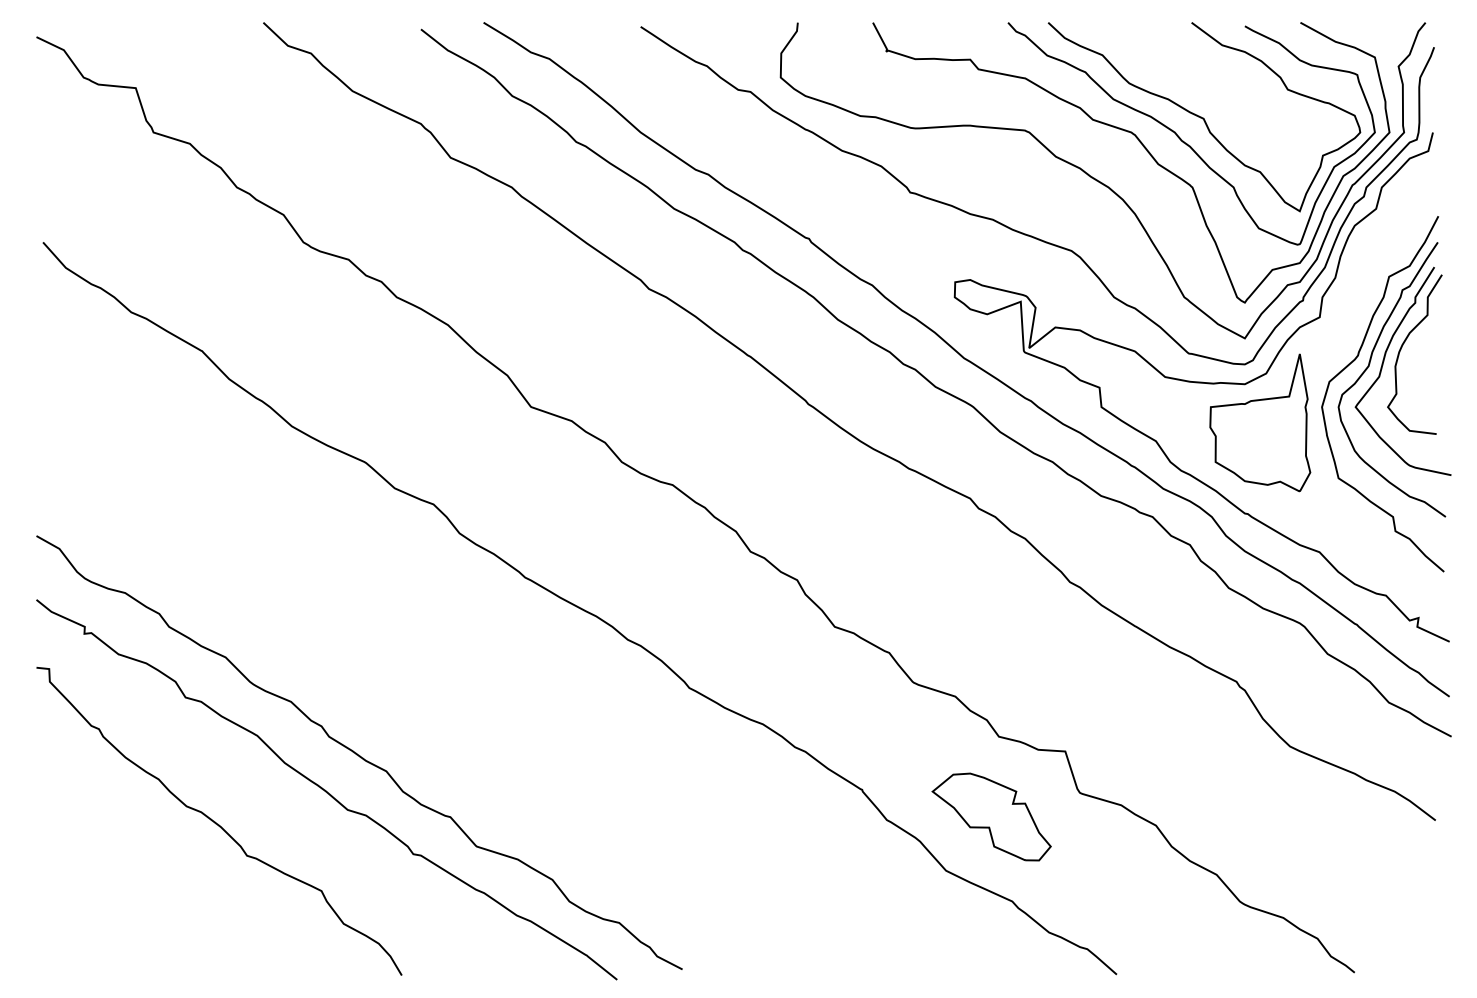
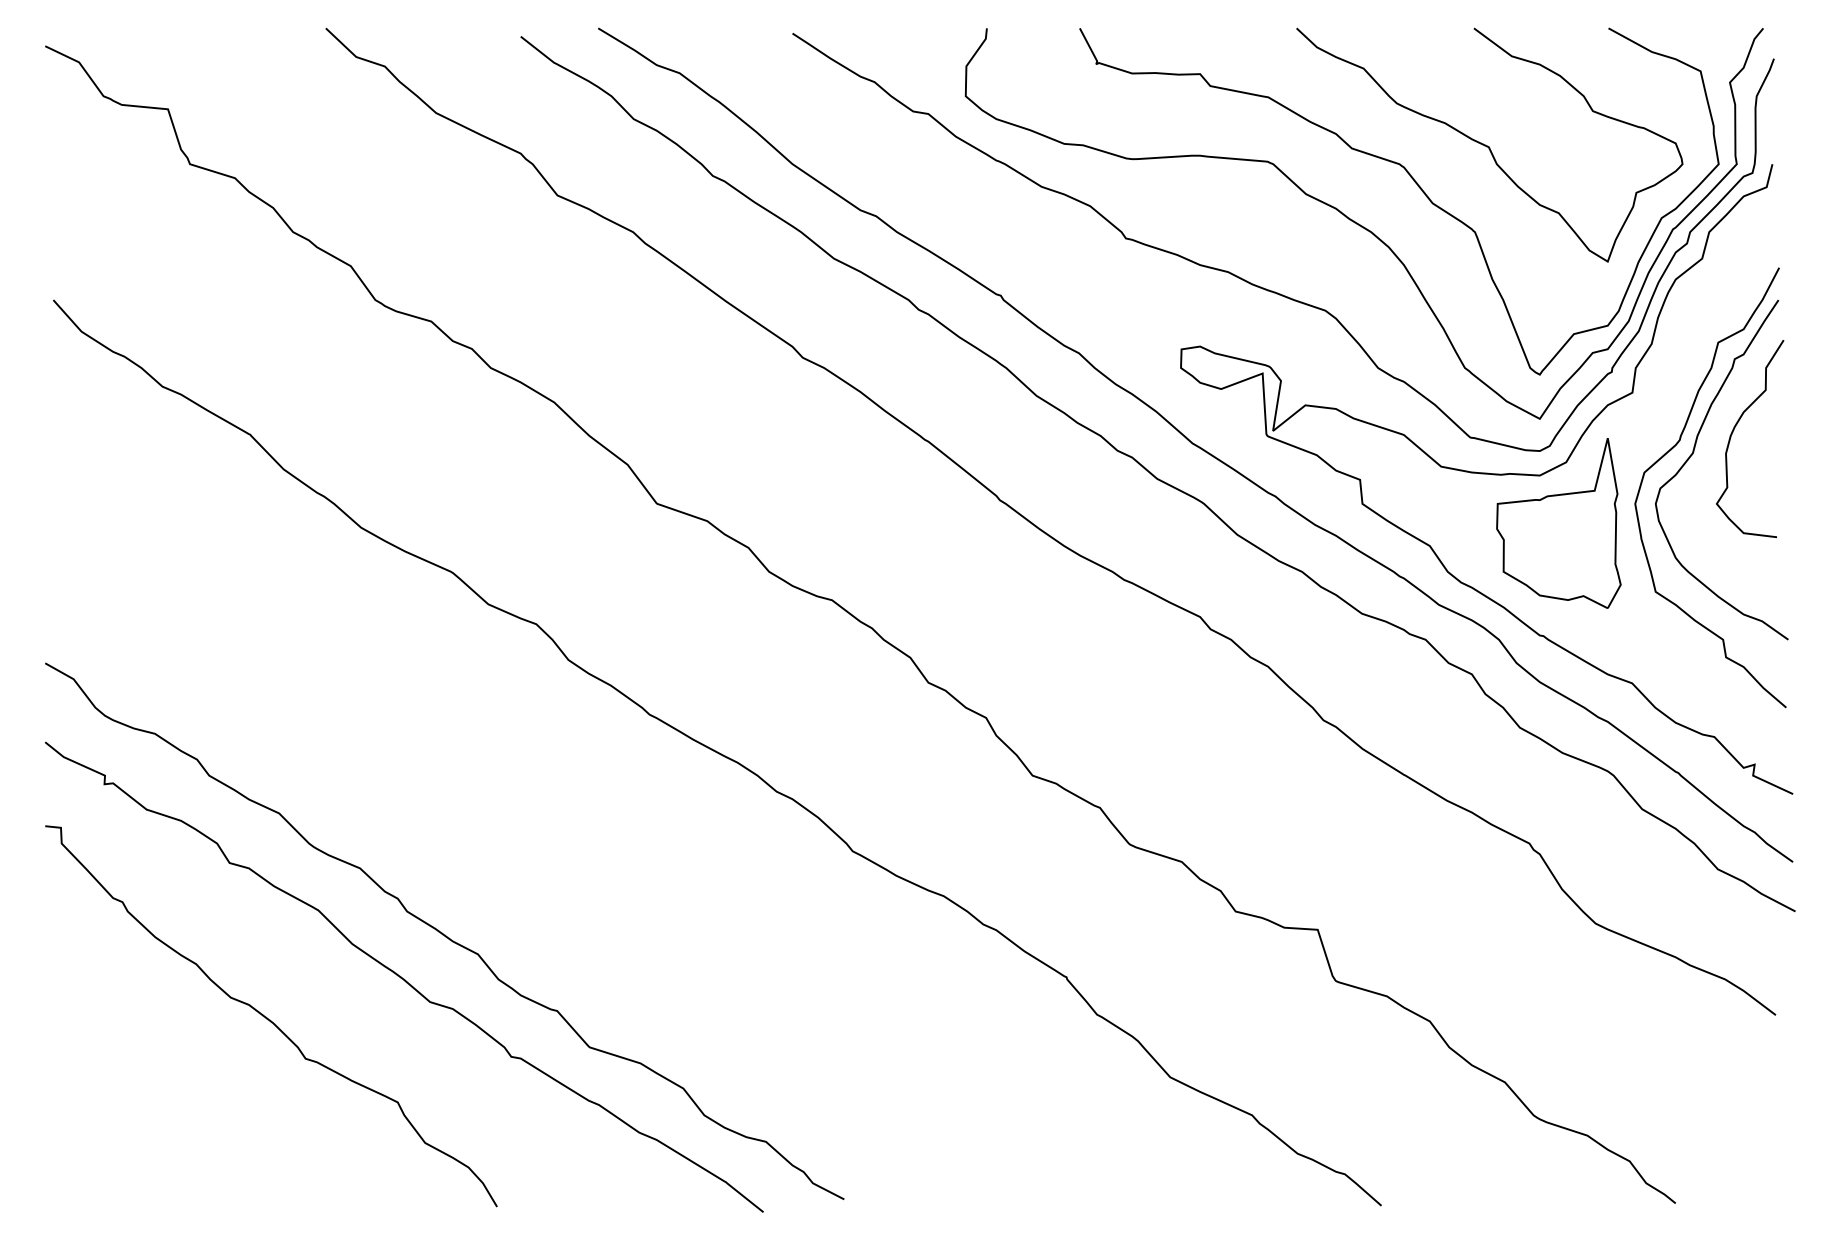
curve: (1184, 141) -> (1465, 175), removed
curve: (1382, 367) -> (1710, 454), removed
part: (991, 816) -> (1226, 1010), removed

